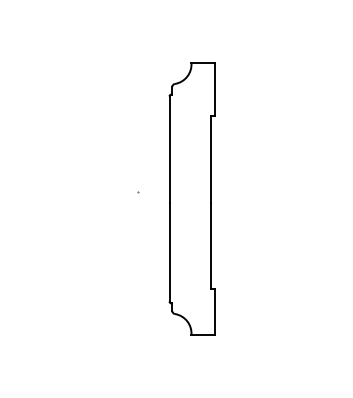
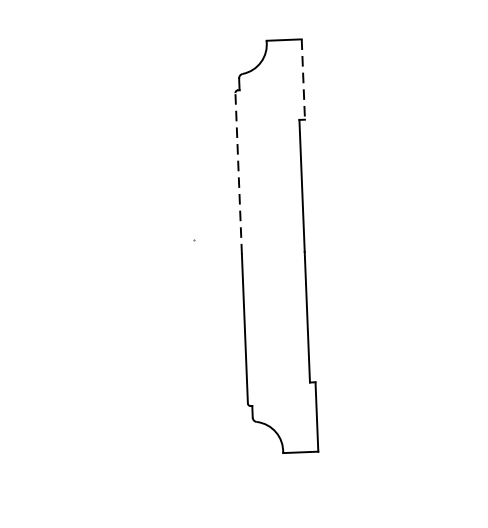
line: (214, 89) -> (303, 79), solid -> dashed
line: (169, 149) -> (238, 173), solid -> dashed

